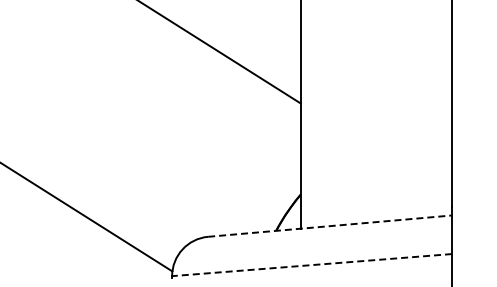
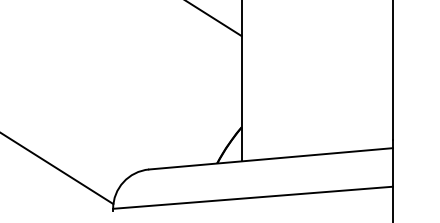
line: (330, 226) -> (271, 159), dashed -> solid
line: (311, 265) -> (252, 198), dashed -> solid

